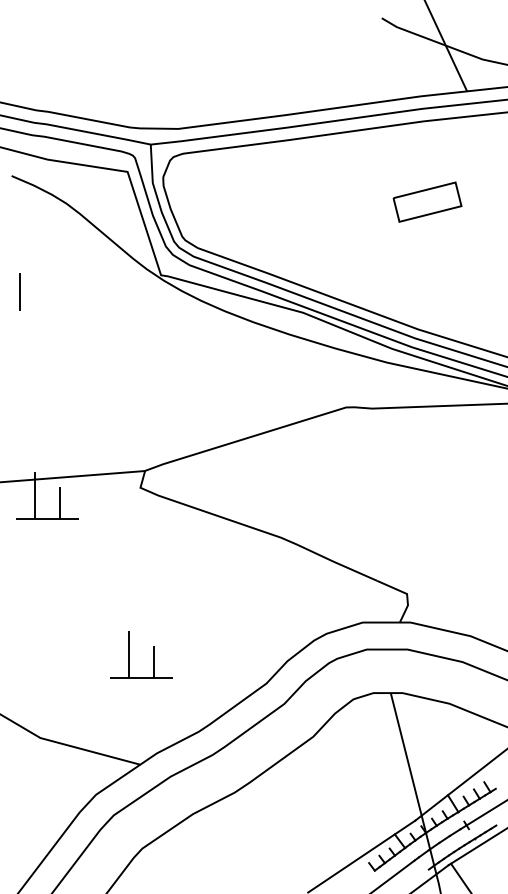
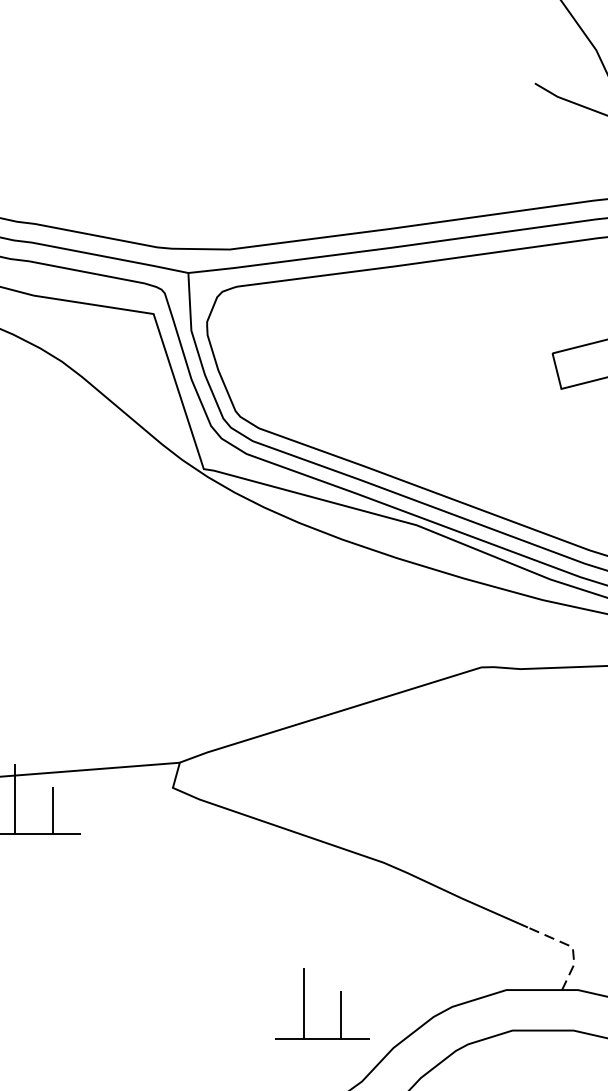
line: (407, 594) -> (573, 947), solid -> dashed
part: (129, 654) -> (304, 1003), moved

